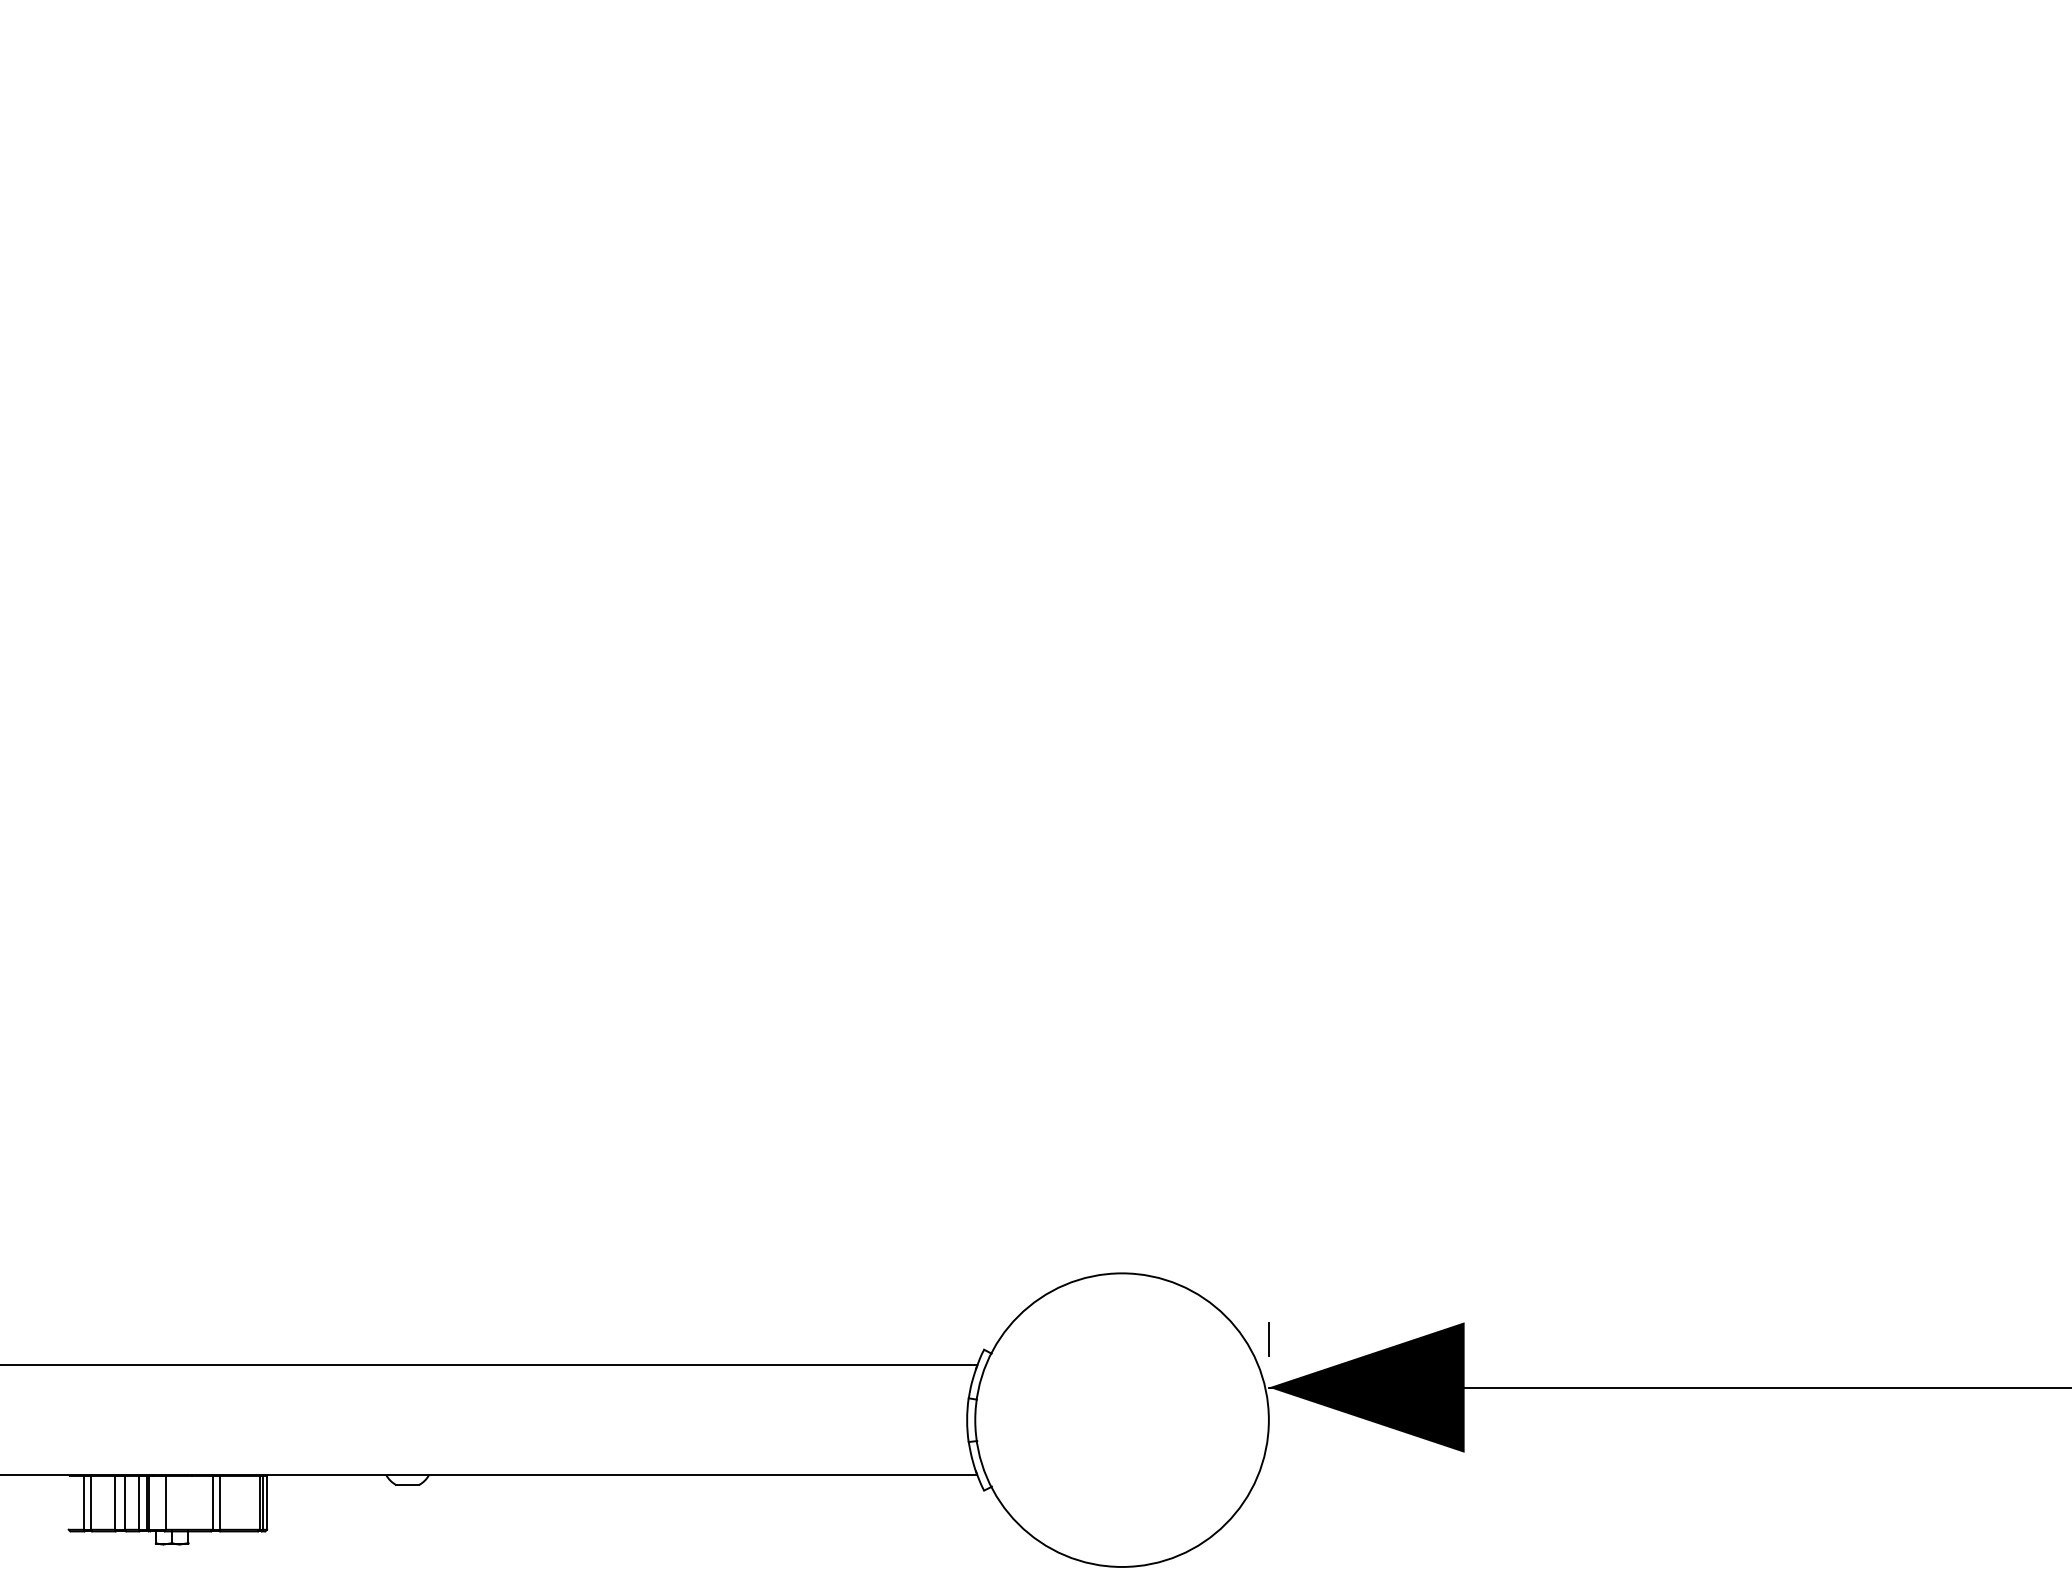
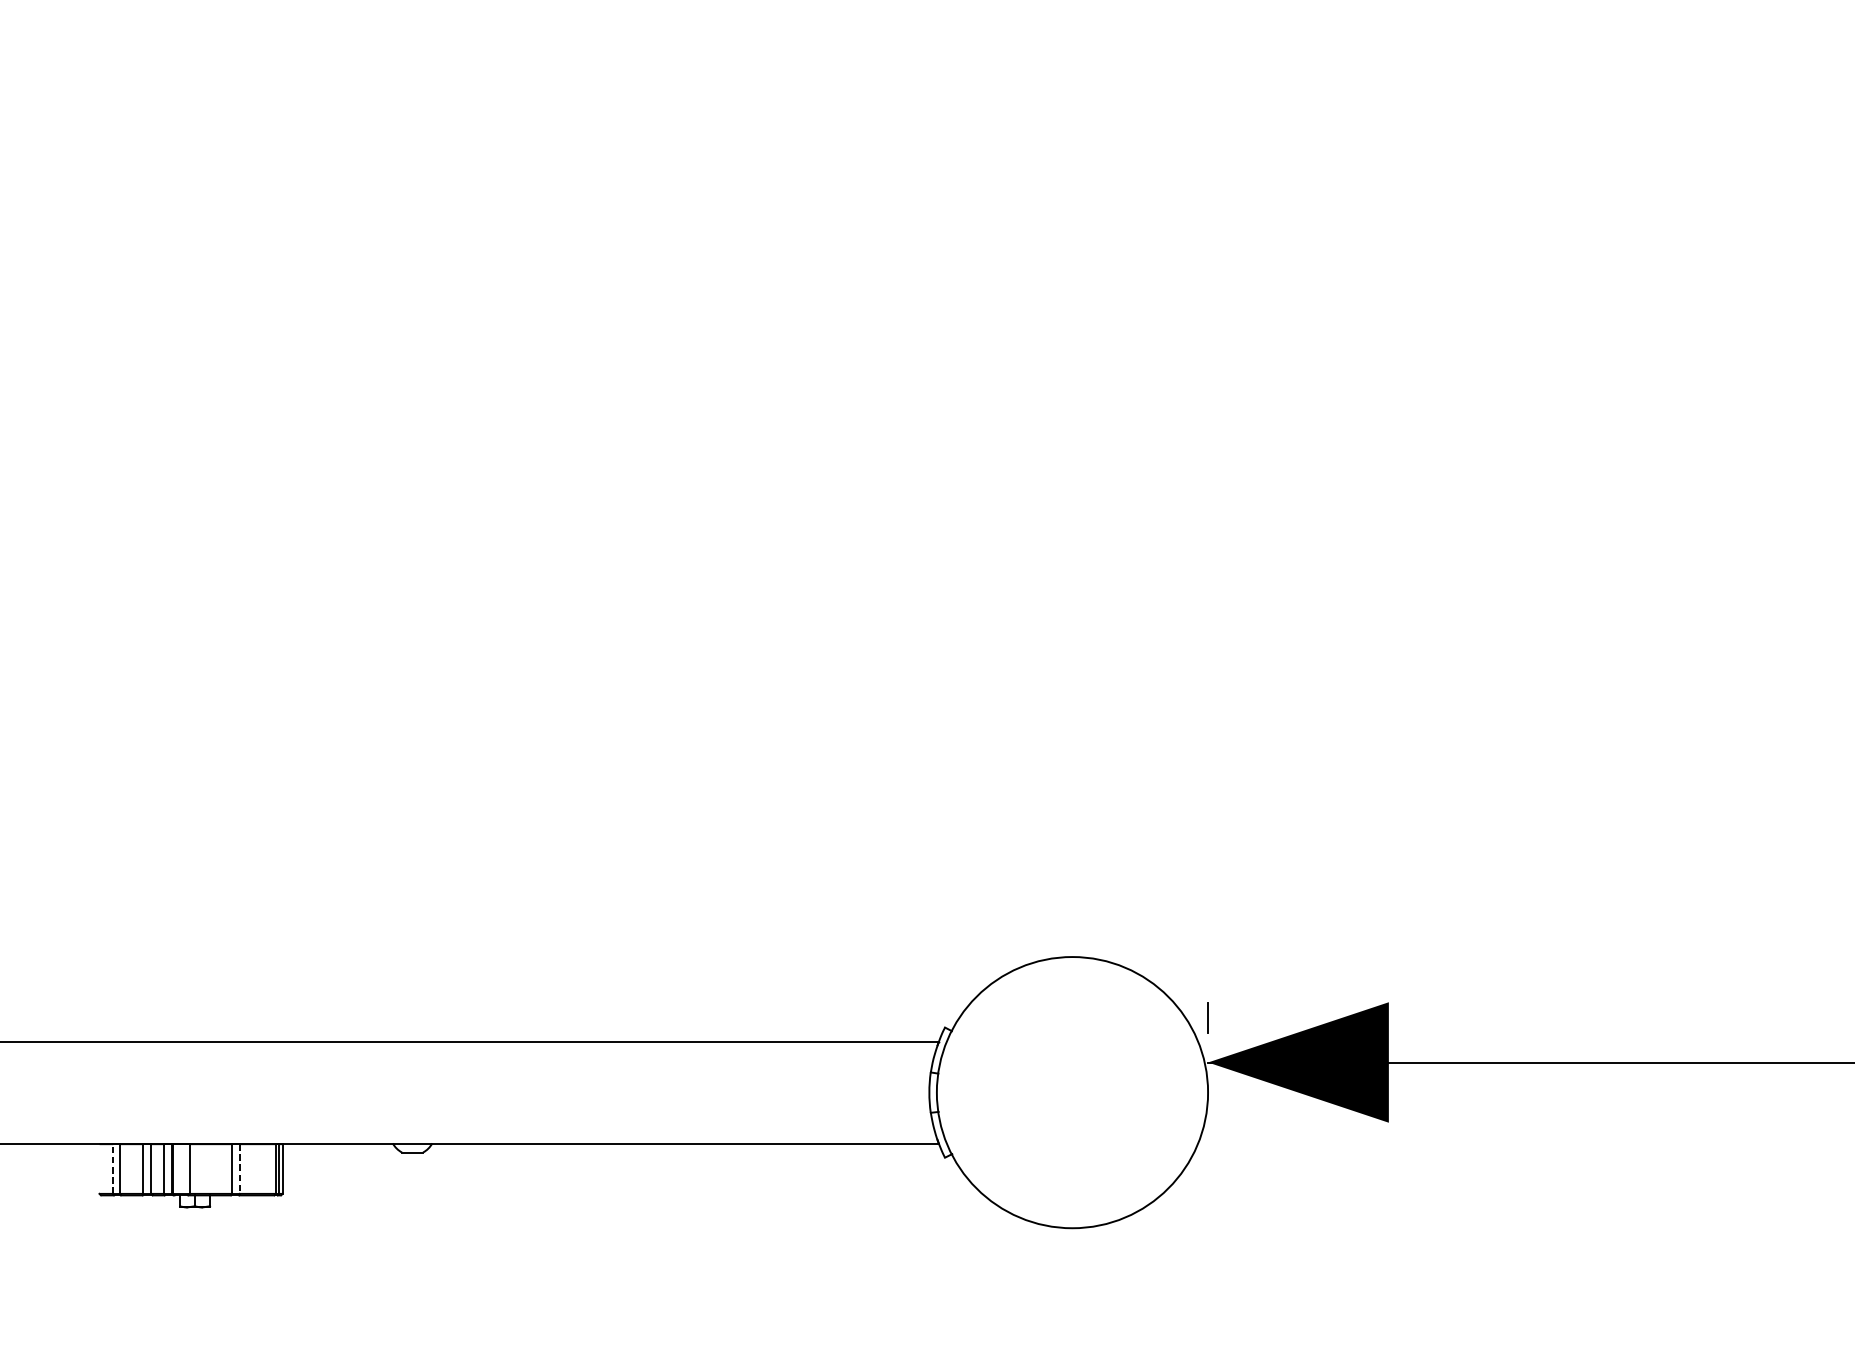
line: (83, 1502) -> (113, 1168), solid -> dashed
line: (220, 1502) -> (239, 1168), solid -> dashed

